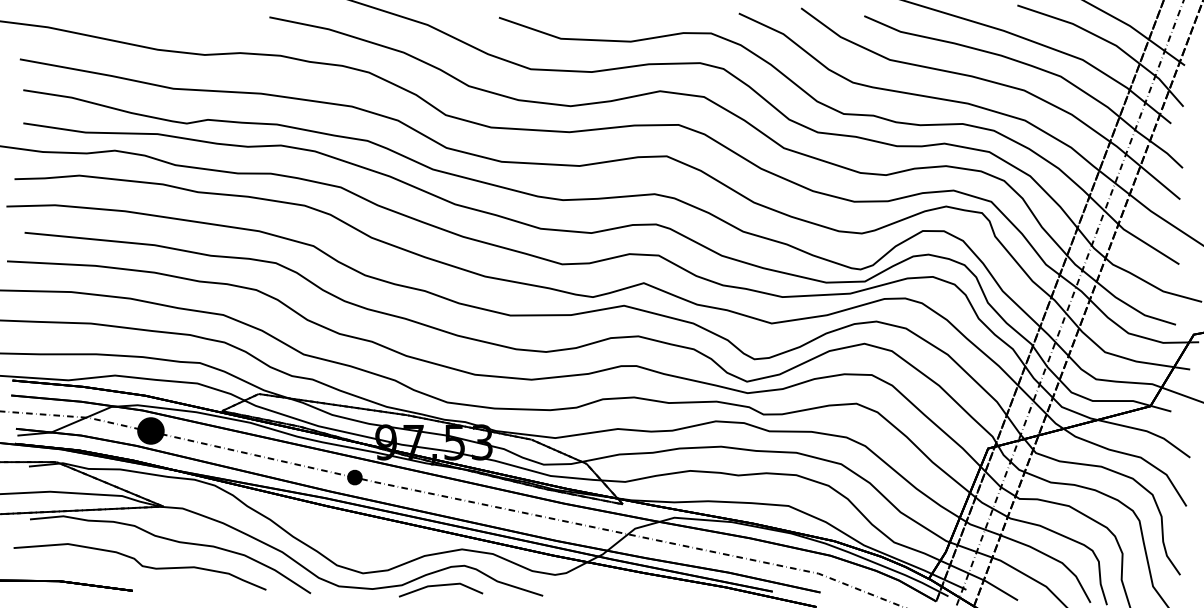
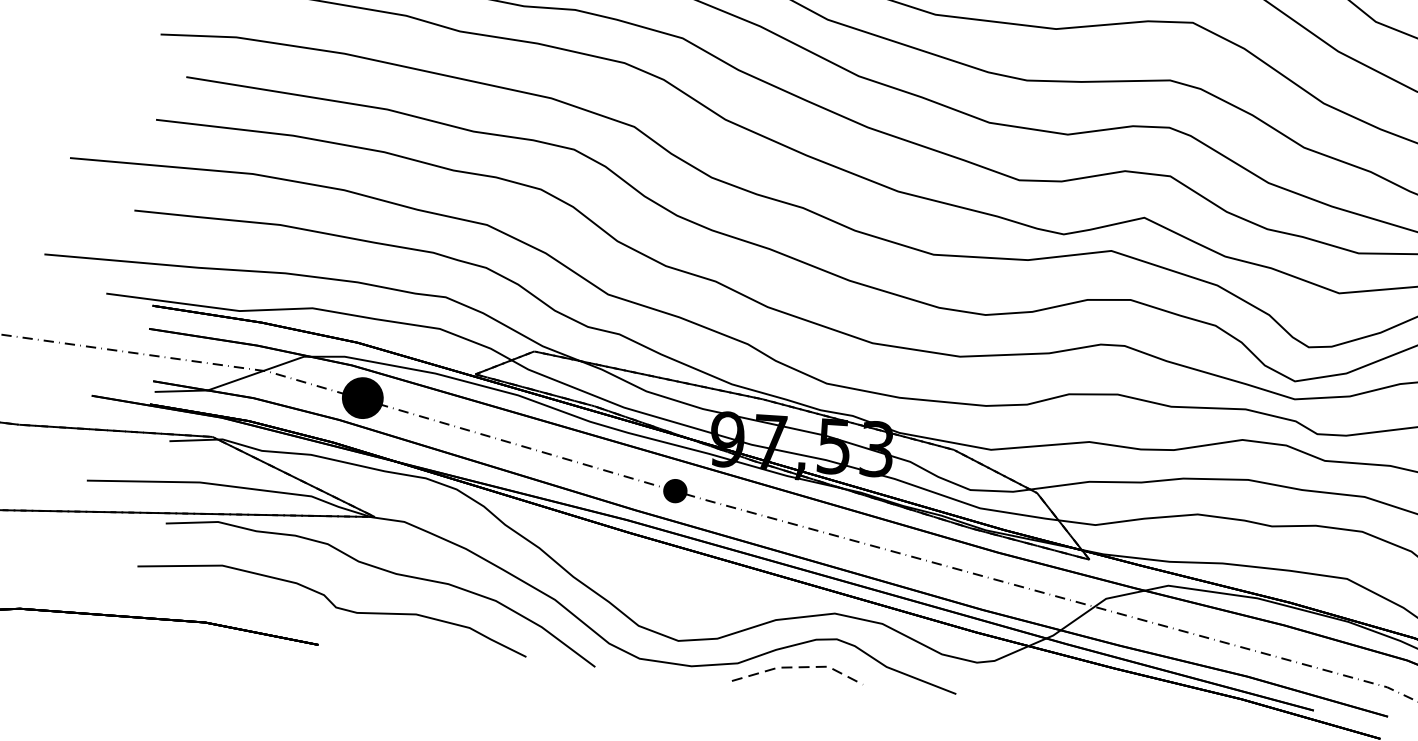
line: (441, 585) -> (799, 667), solid -> dashed

